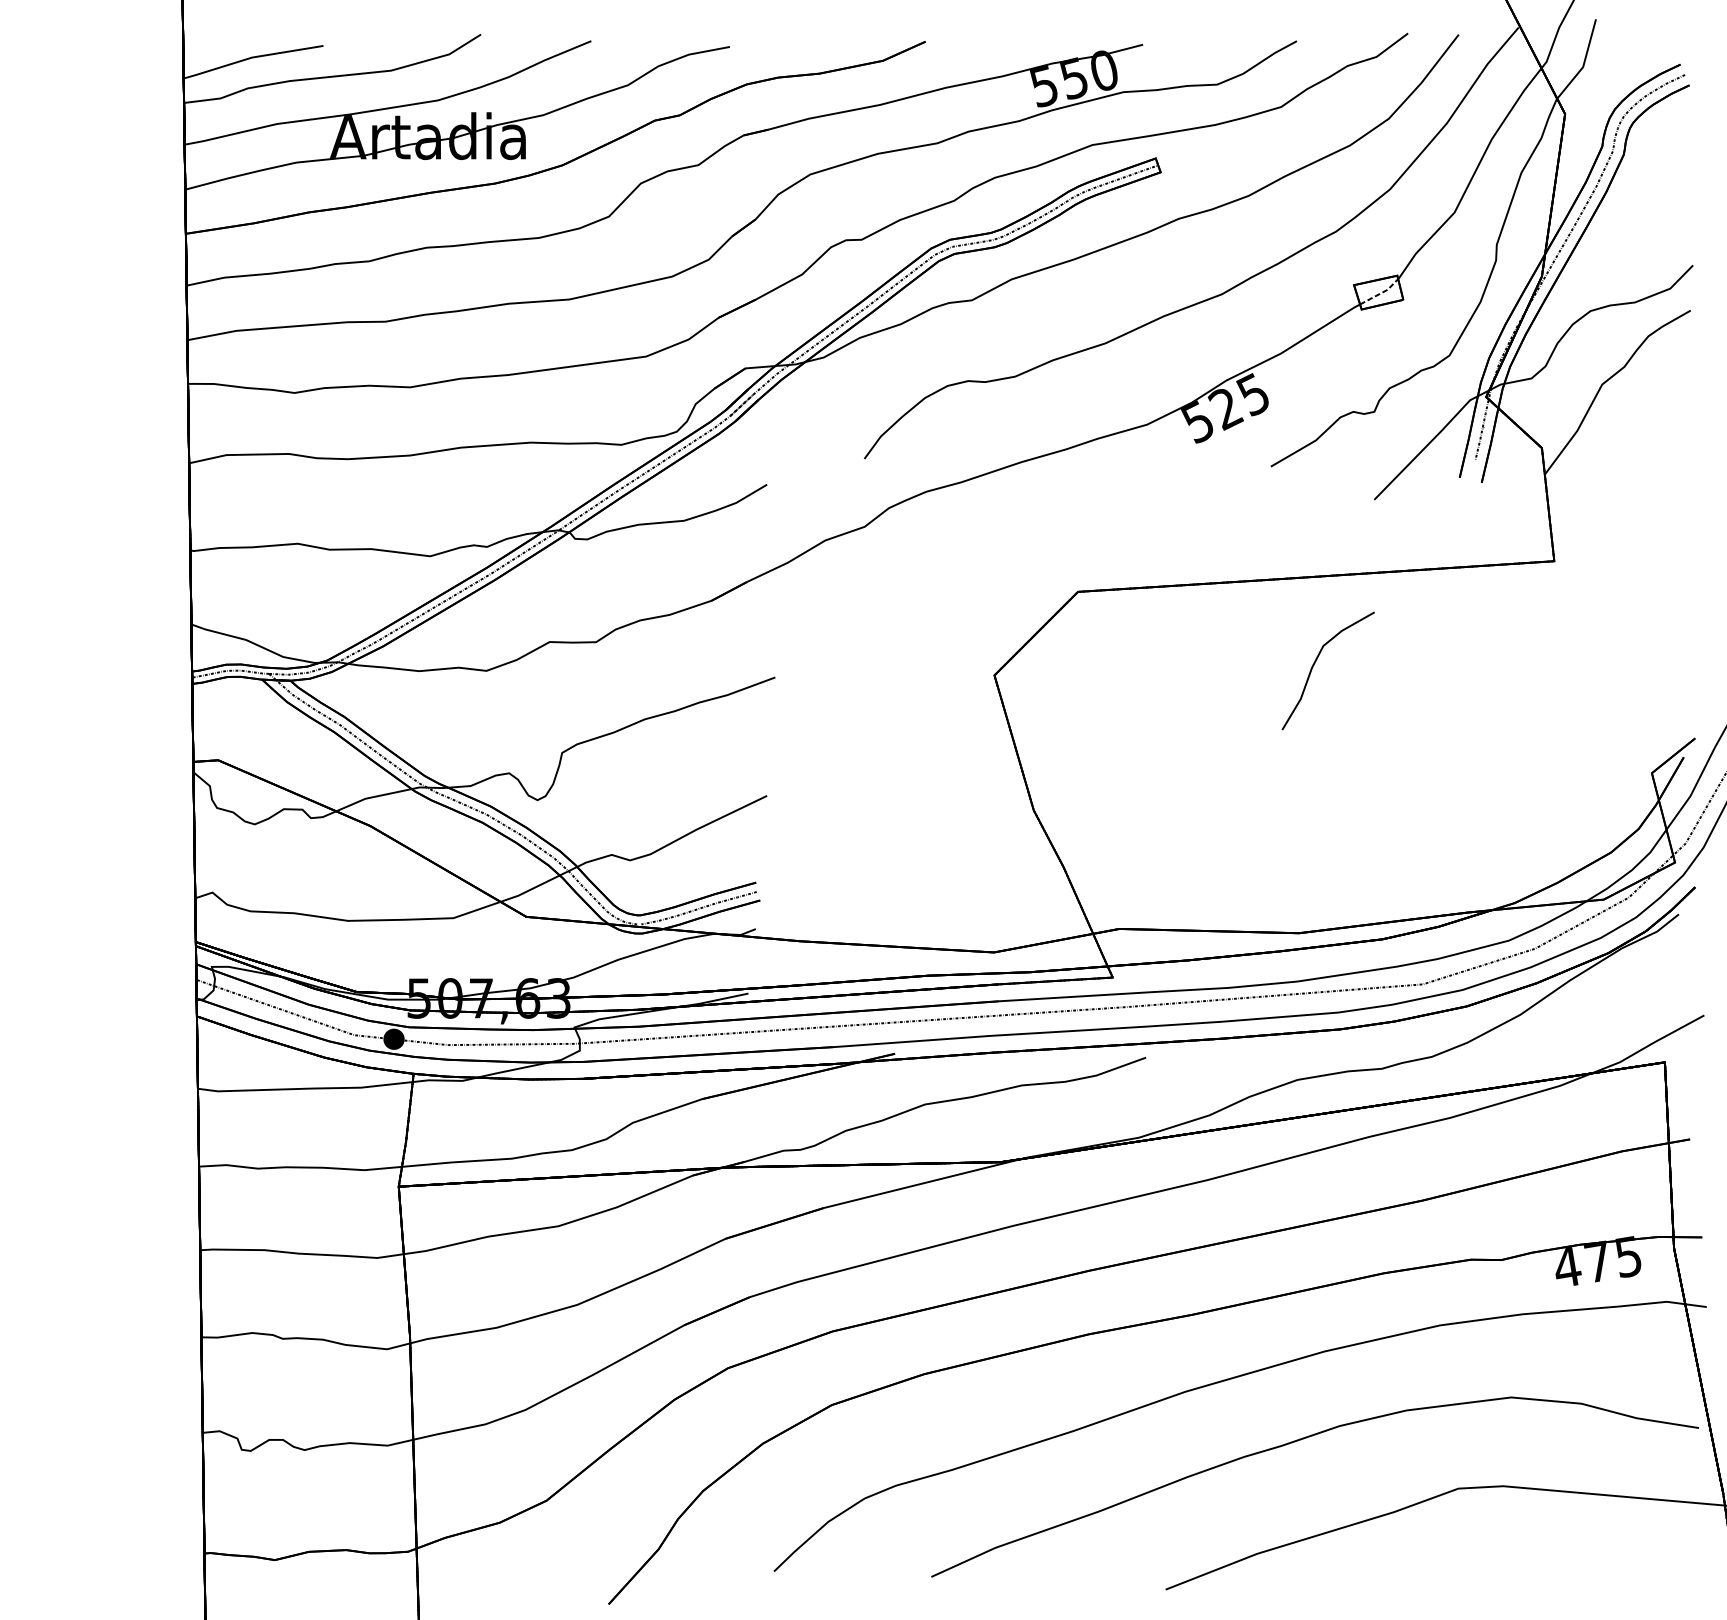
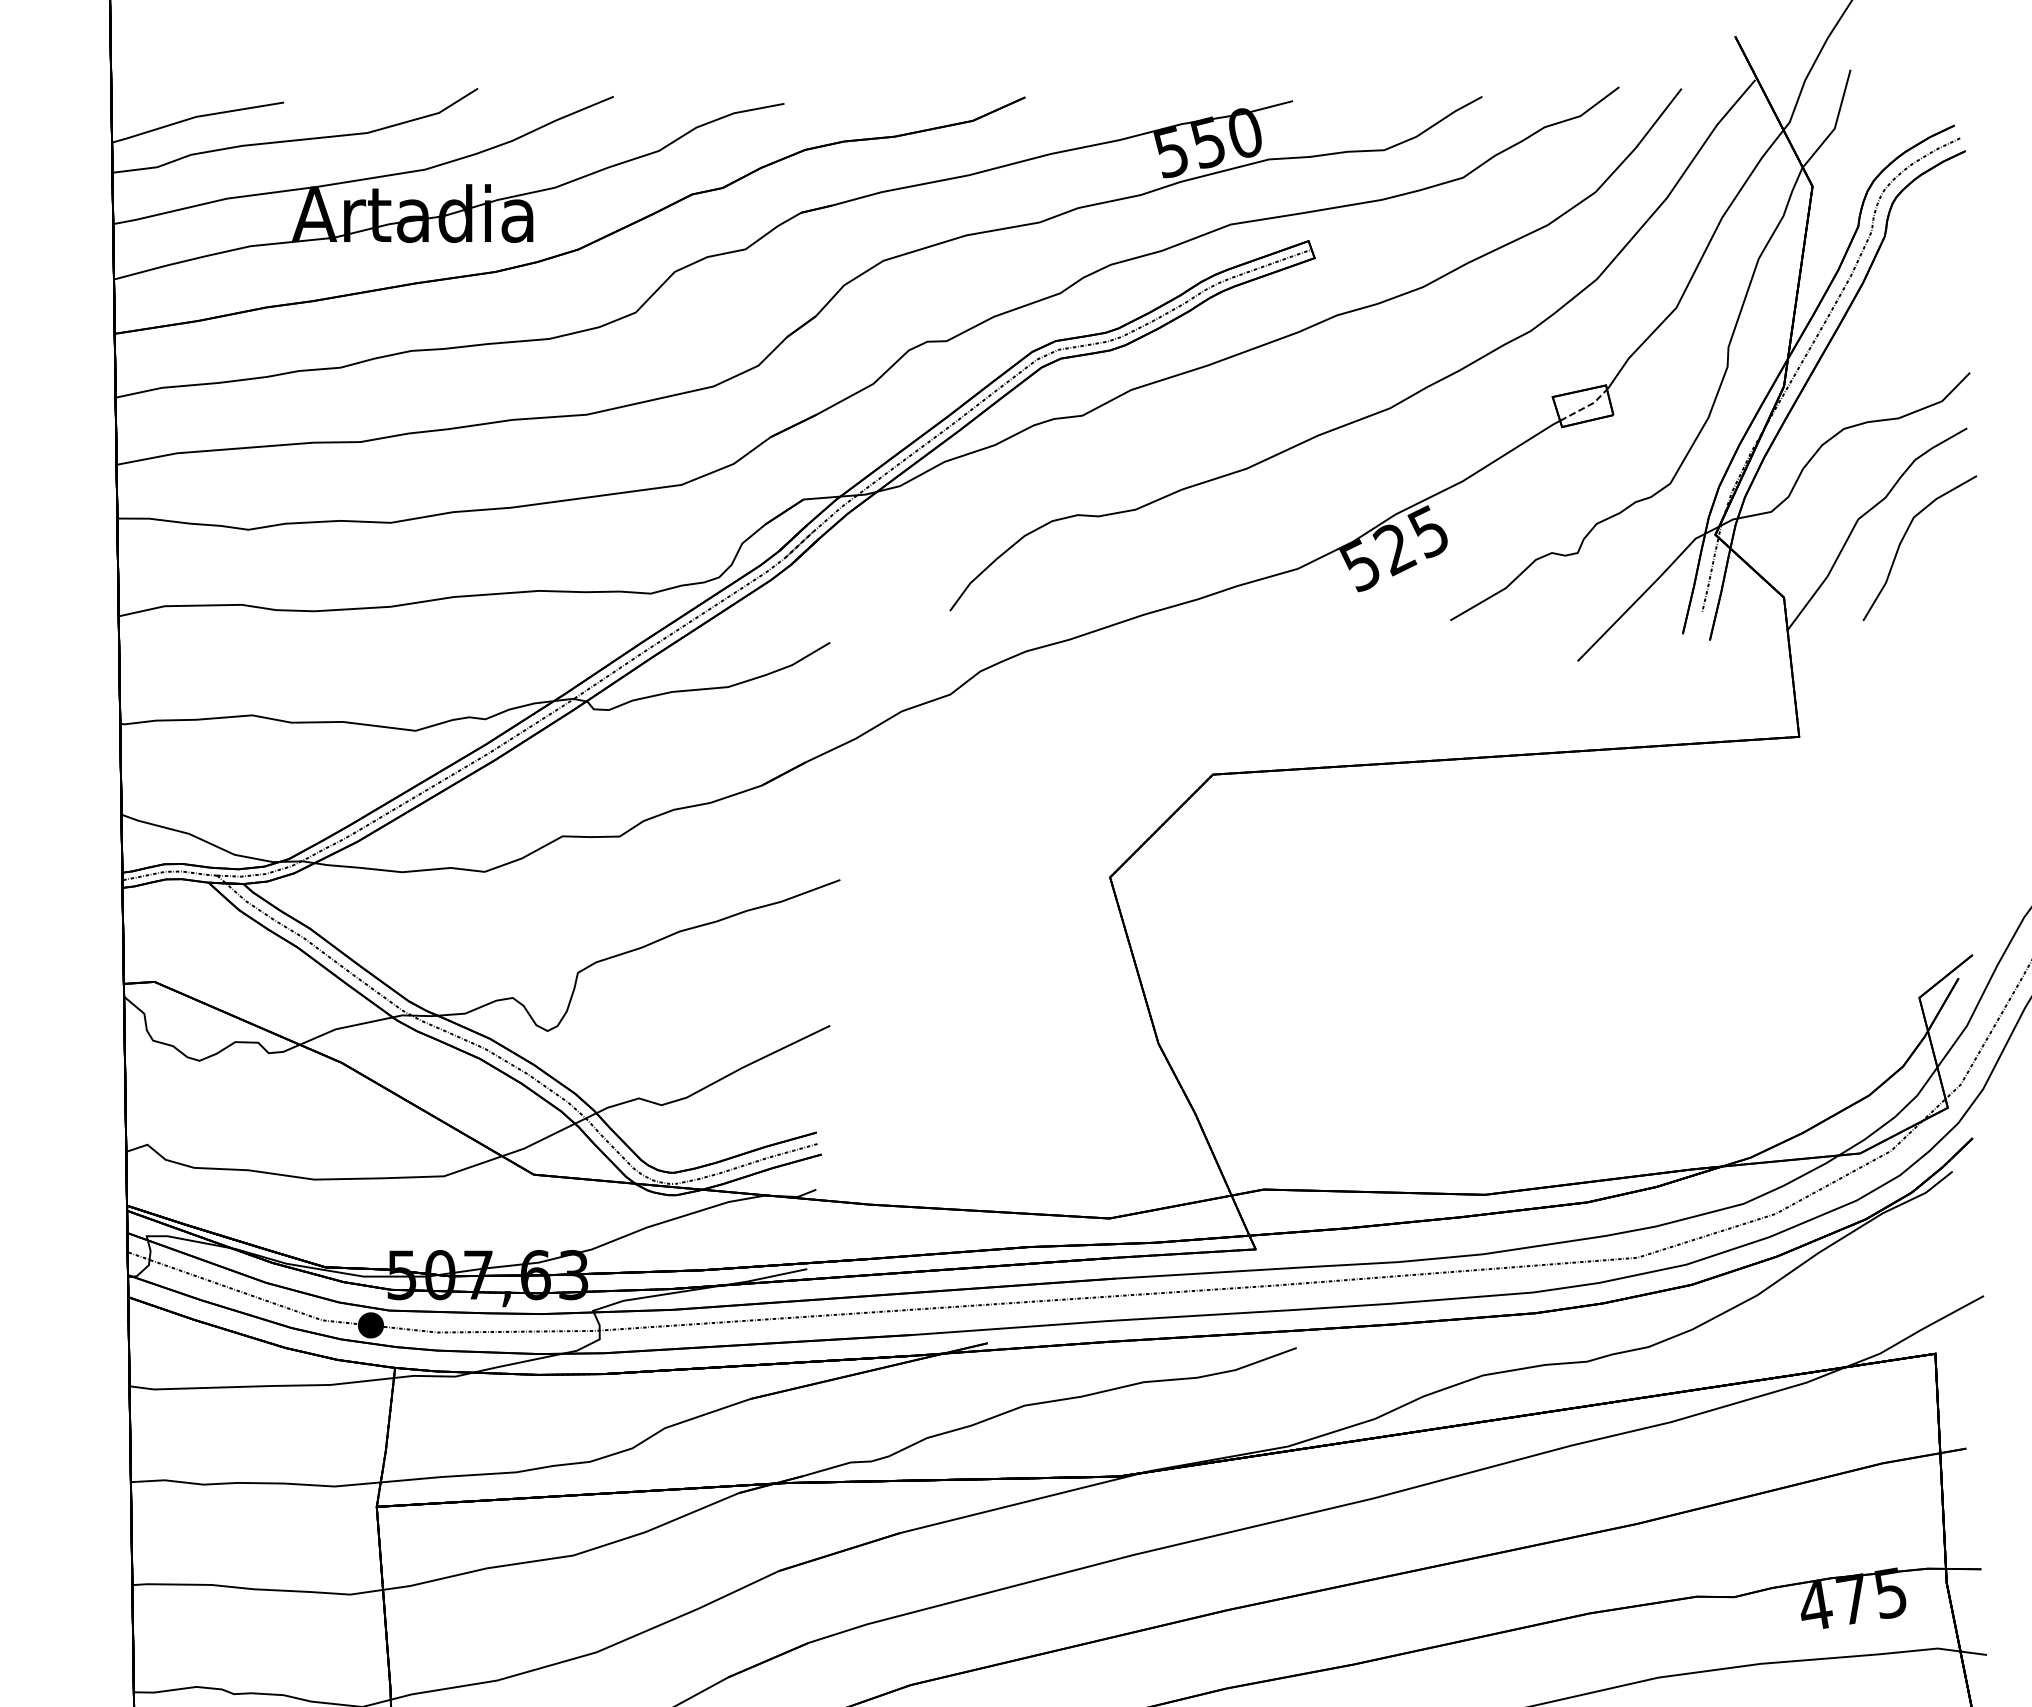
curve: (1315, 663) -> (1904, 539), moved

